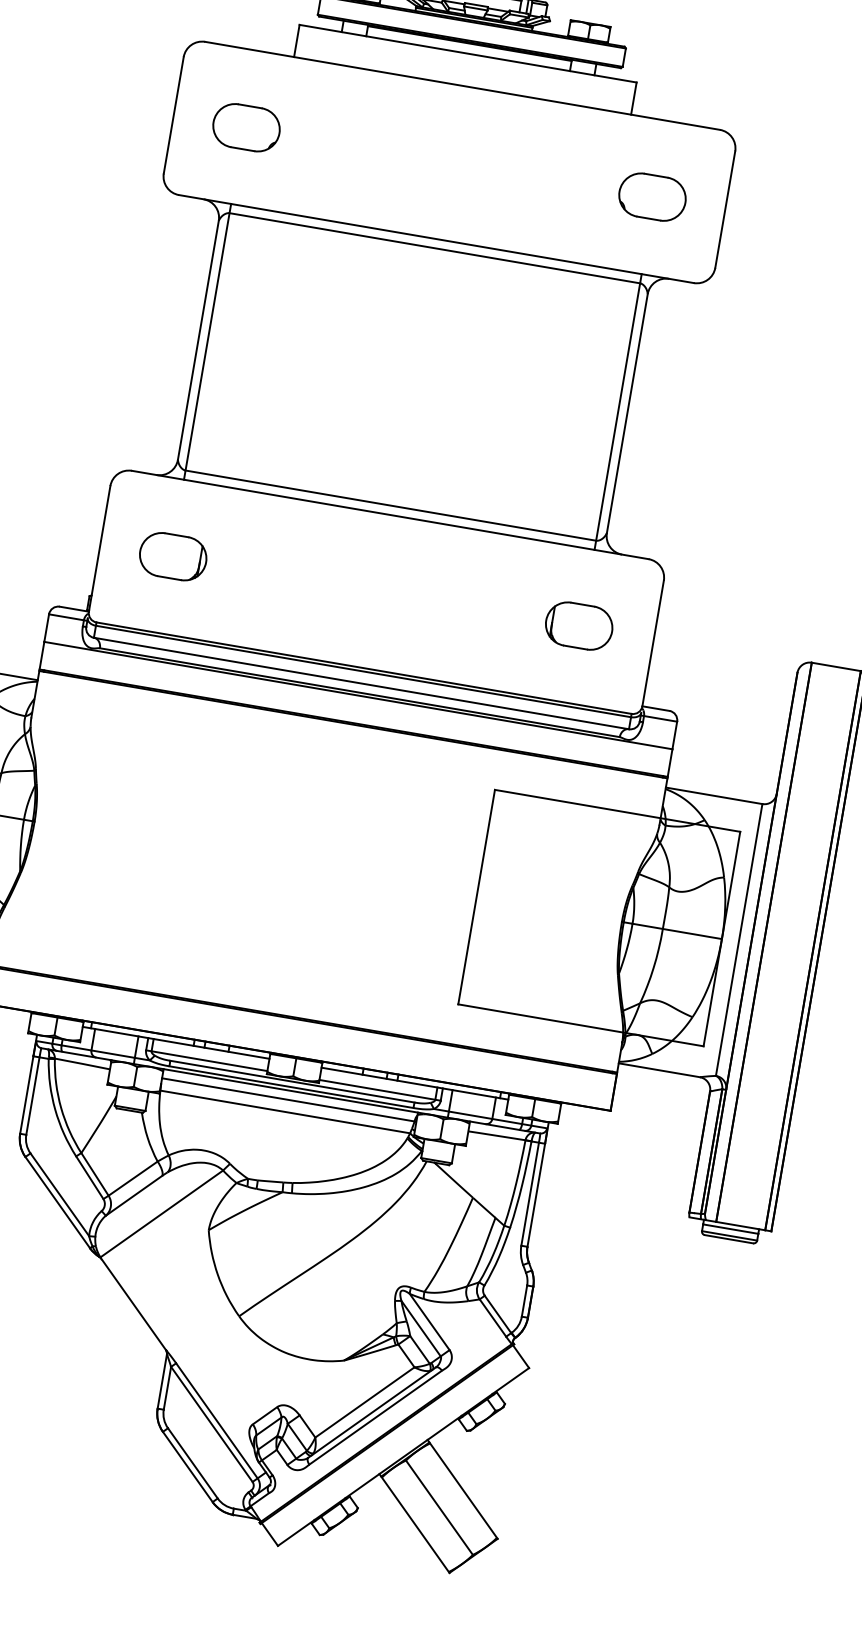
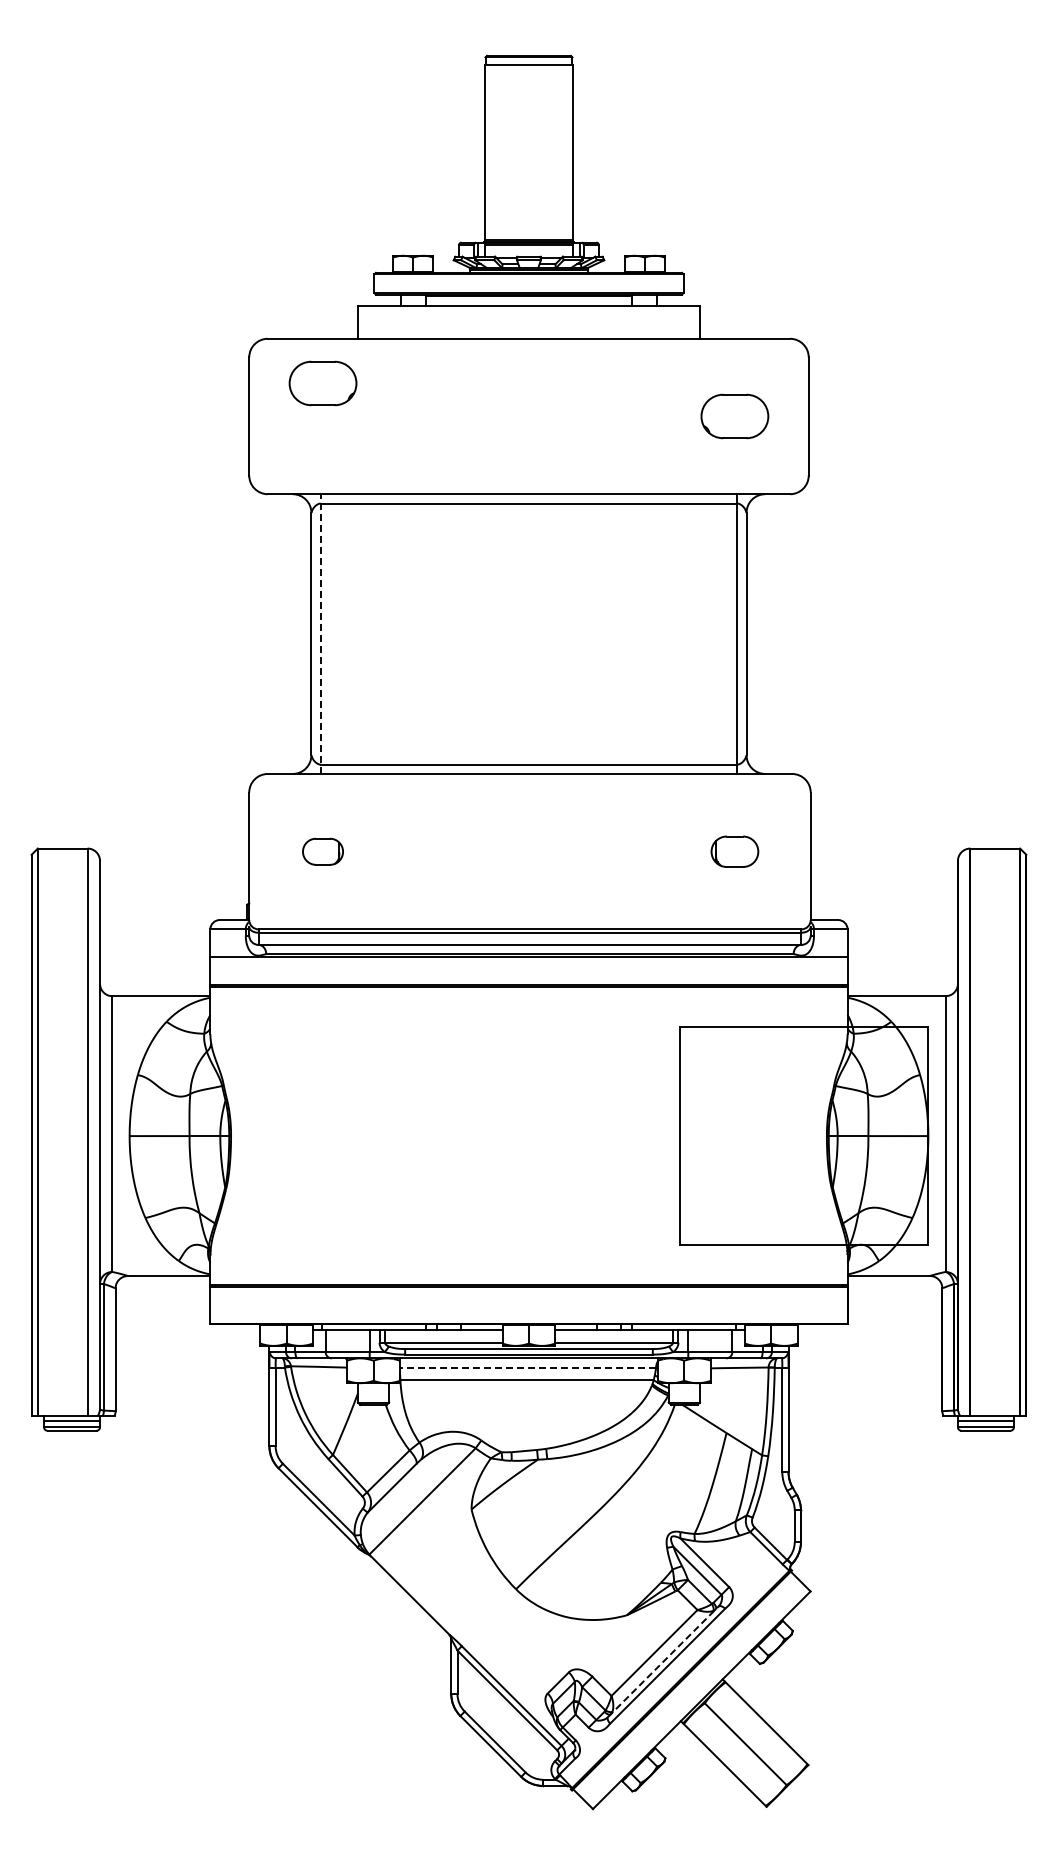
part: (245, 127) -> (322, 383), moved
line: (207, 342) -> (320, 634), solid -> dashed
part: (172, 556) -> (322, 851), size x0.6
part: (578, 625) -> (734, 851), size x0.7
line: (287, 1099) -> (527, 1367), solid -> dashed
line: (372, 1412) -> (663, 1661), solid -> dashed

